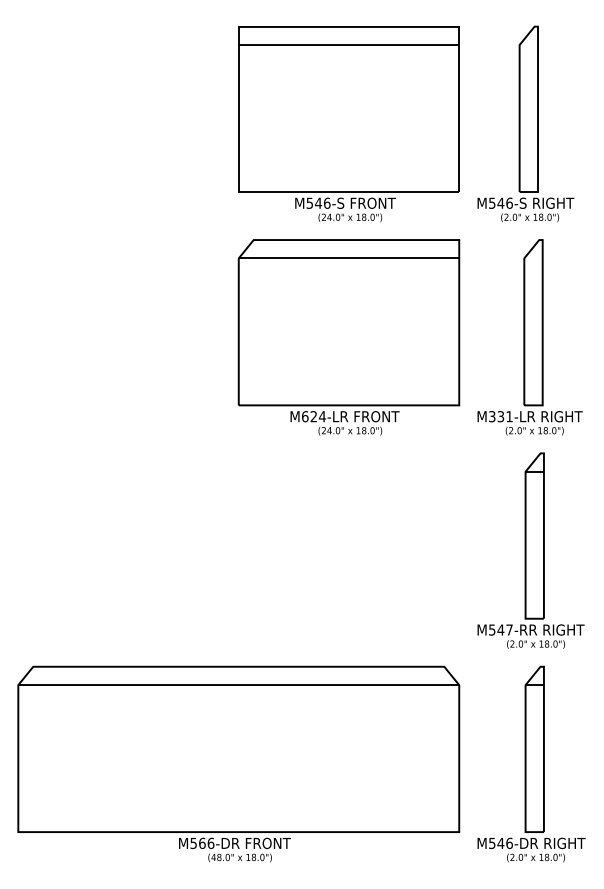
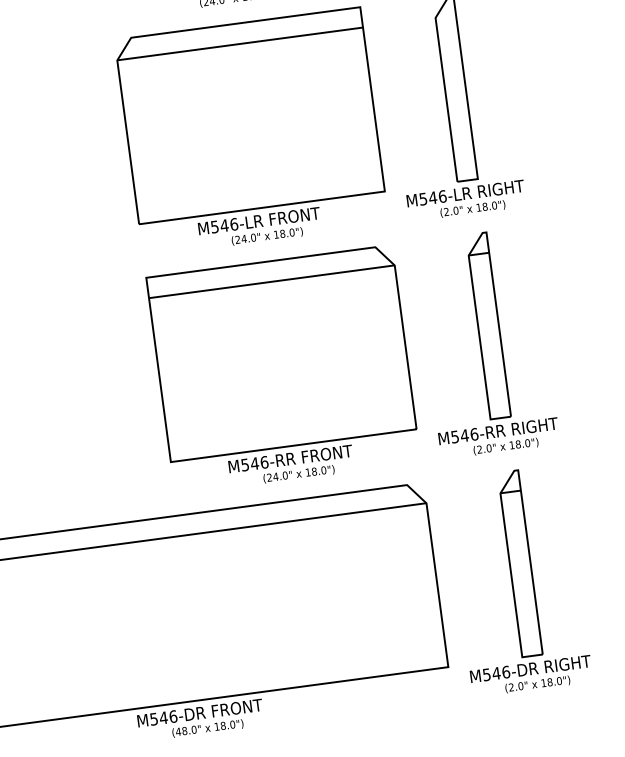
text: (313, 416) -> (224, 225), M624-LR -> M546-LR
text: (500, 416) -> (432, 197), M331-LR -> M546-LR
part: (348, 550) -> (283, 369), added
text: (509, 629) -> (474, 433), M547-RR -> M546-RR
text: (201, 843) -> (162, 718), M566-DR -> M546-DR

